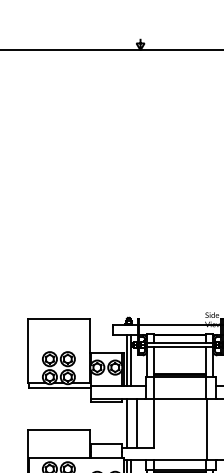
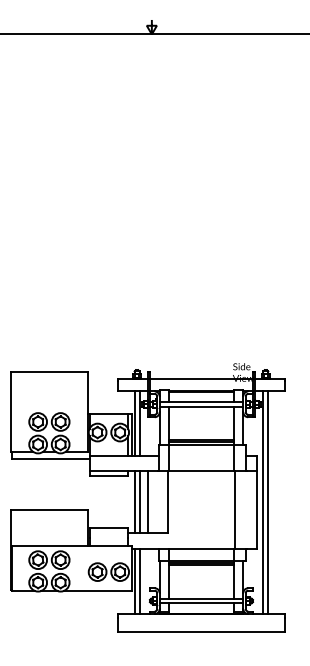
line: (130, 423) -> (139, 502), added

